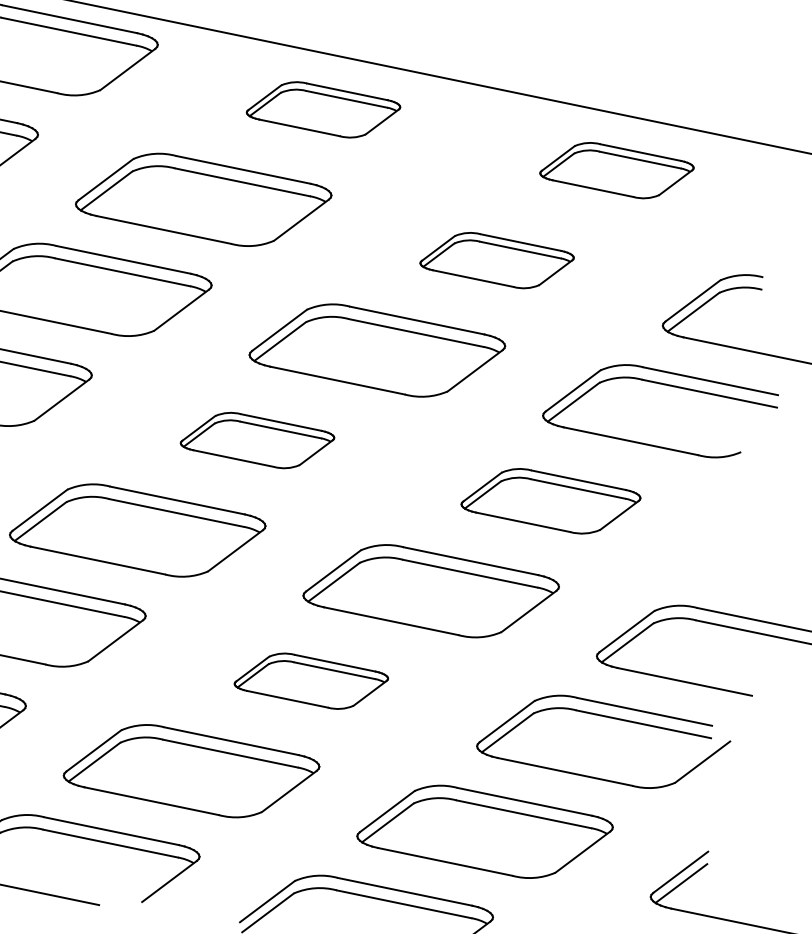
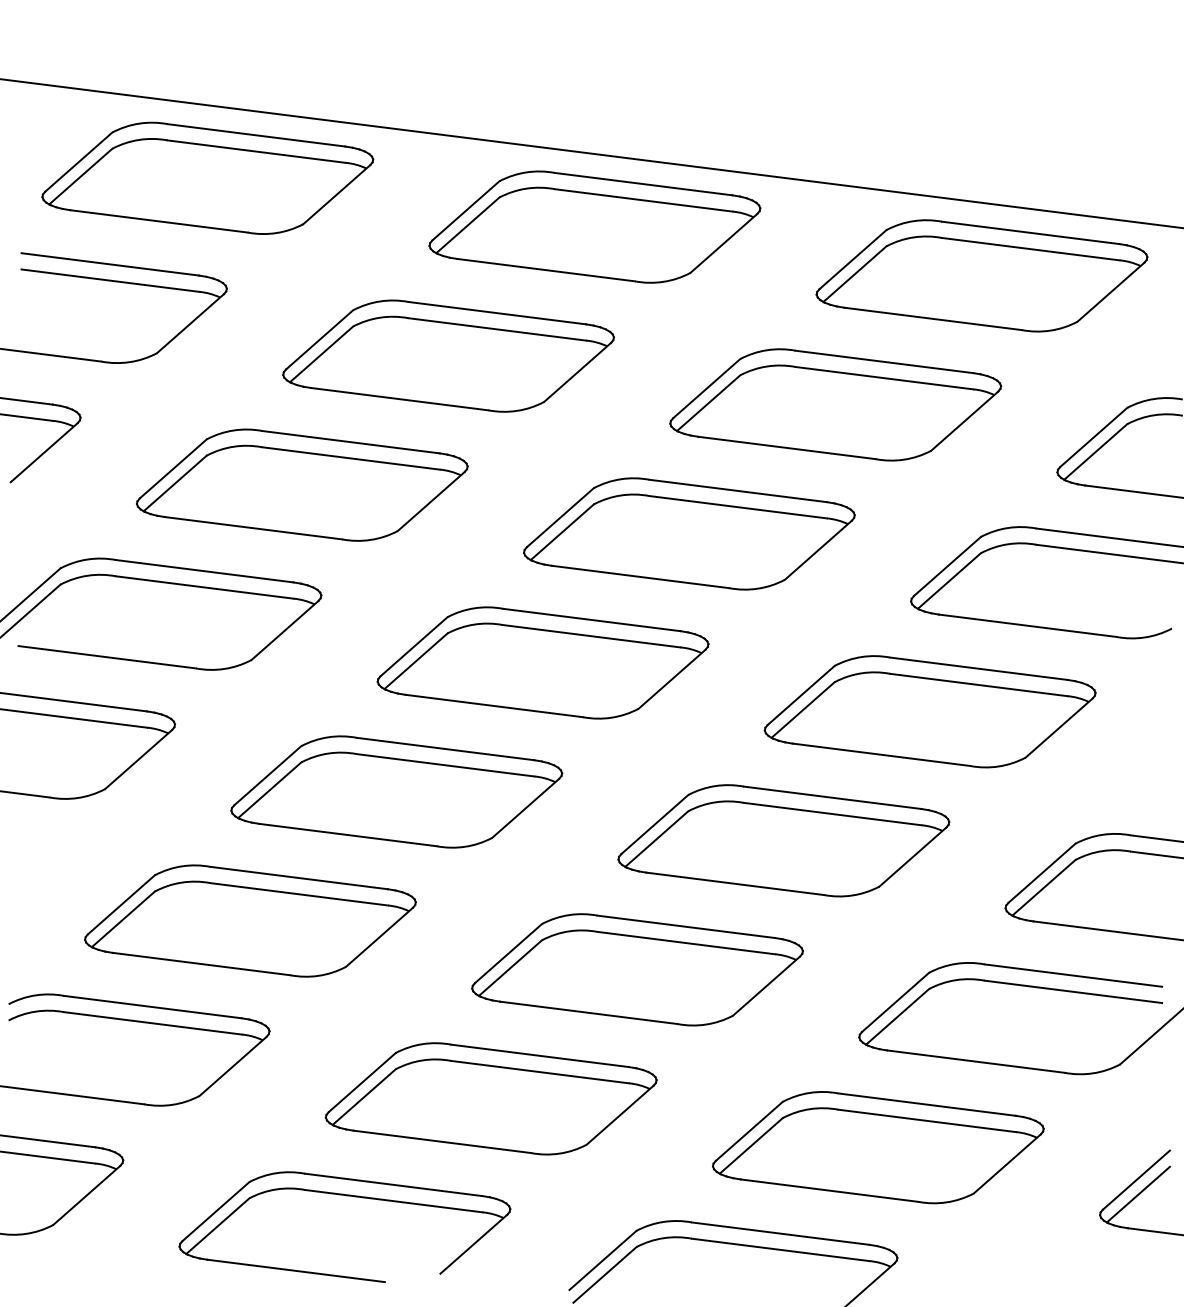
part: (323, 109) -> (594, 226), size x1.67
part: (616, 170) -> (981, 275), size x1.67
part: (497, 260) -> (835, 404), size x1.67
part: (257, 440) -> (542, 662), size x1.67
part: (550, 500) -> (929, 711), size x1.43
part: (311, 680) -> (637, 969), size x1.67

